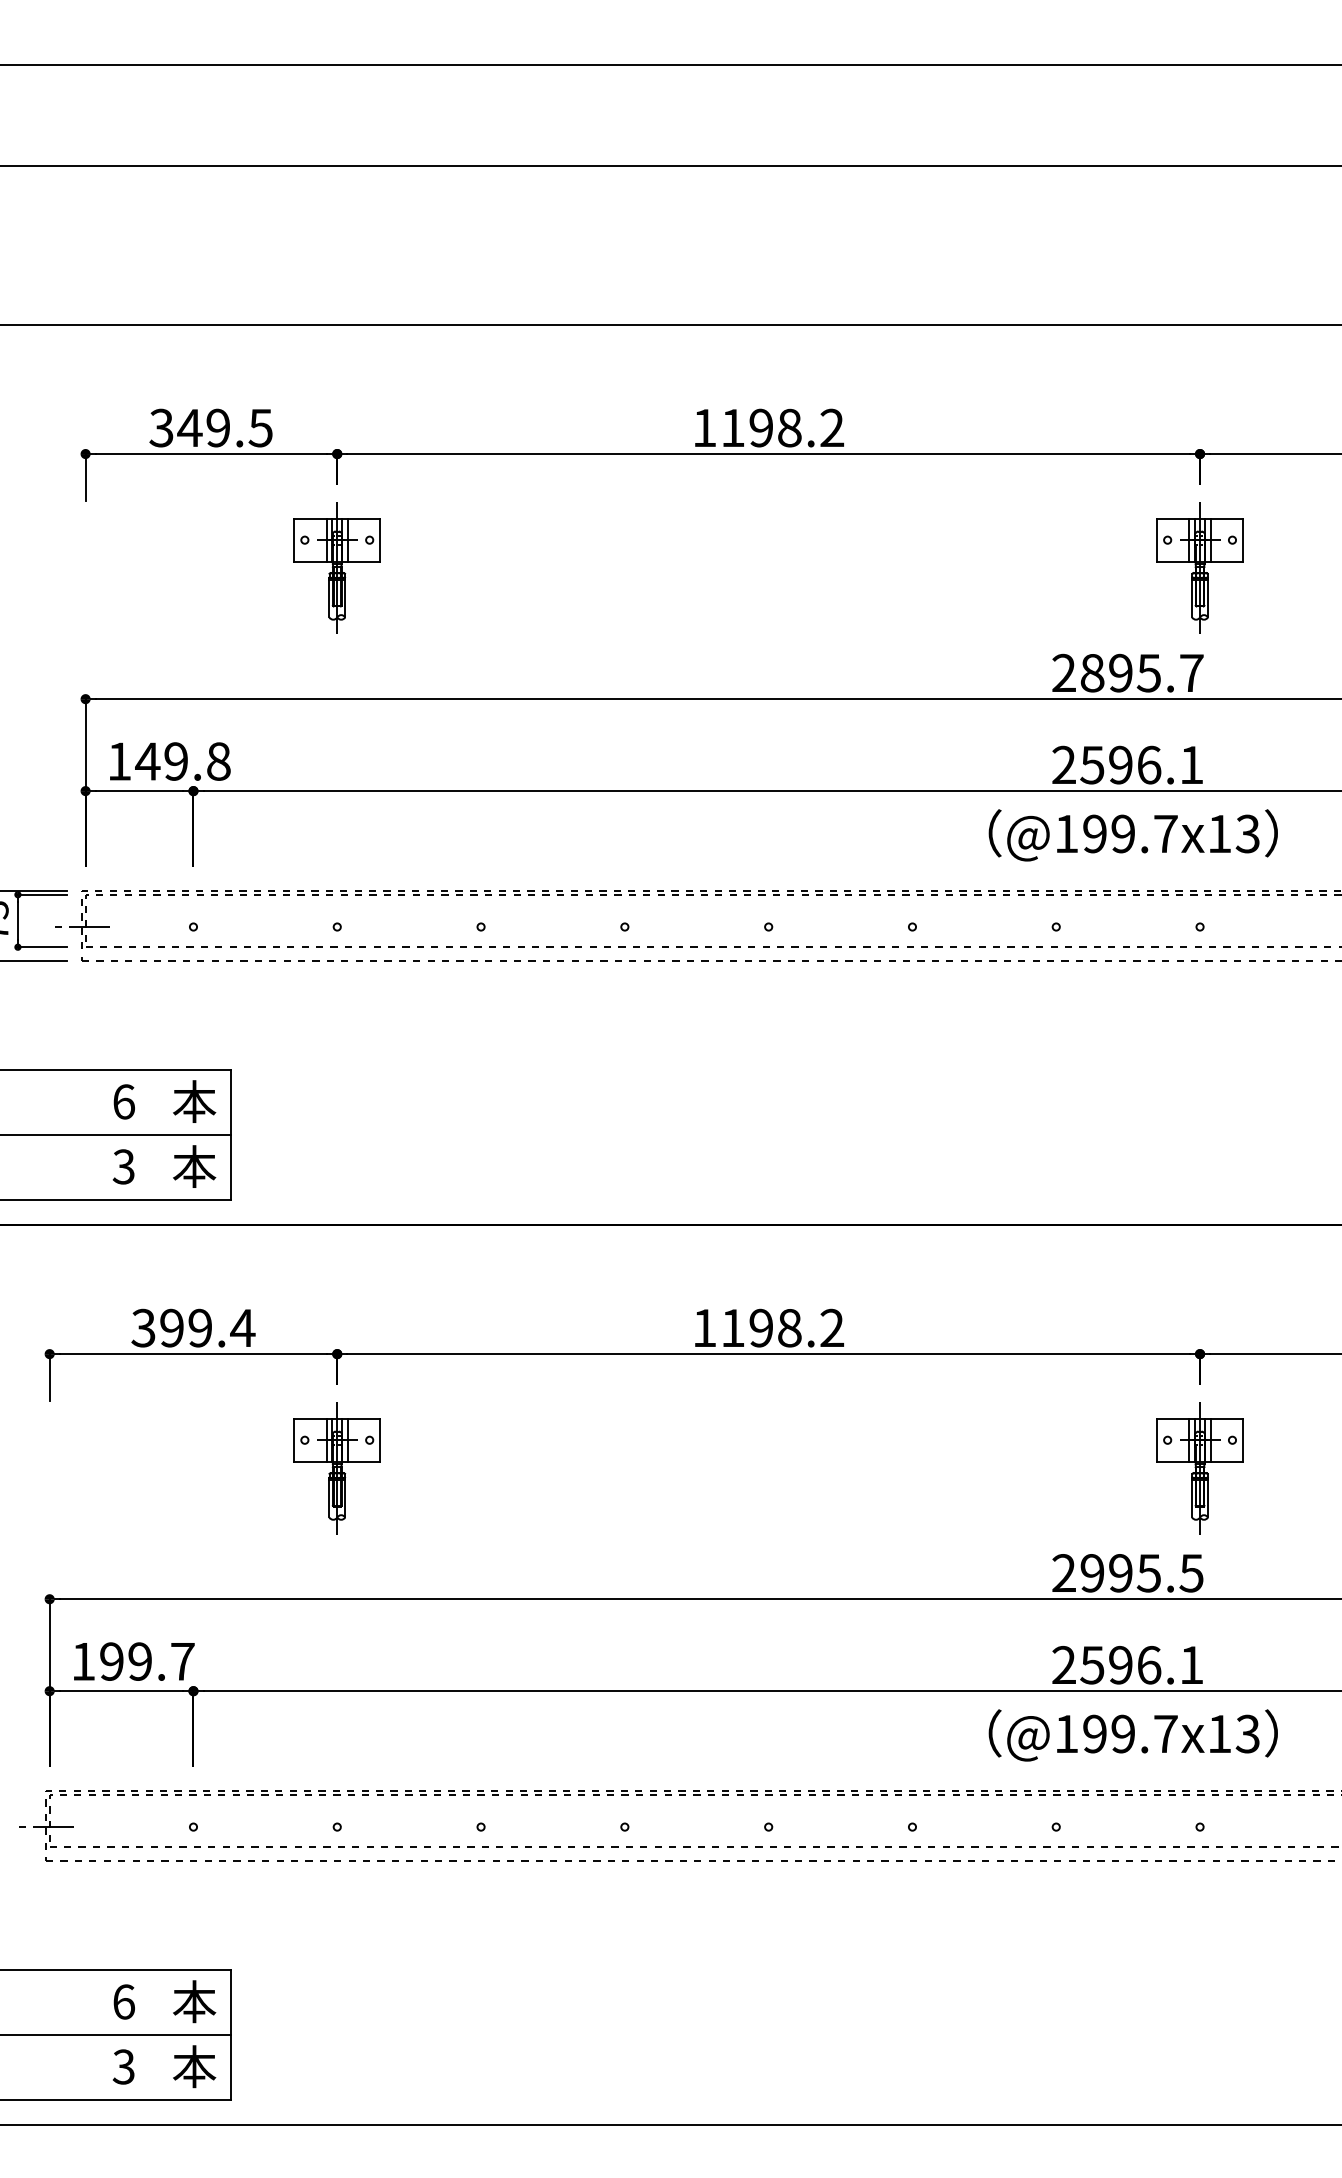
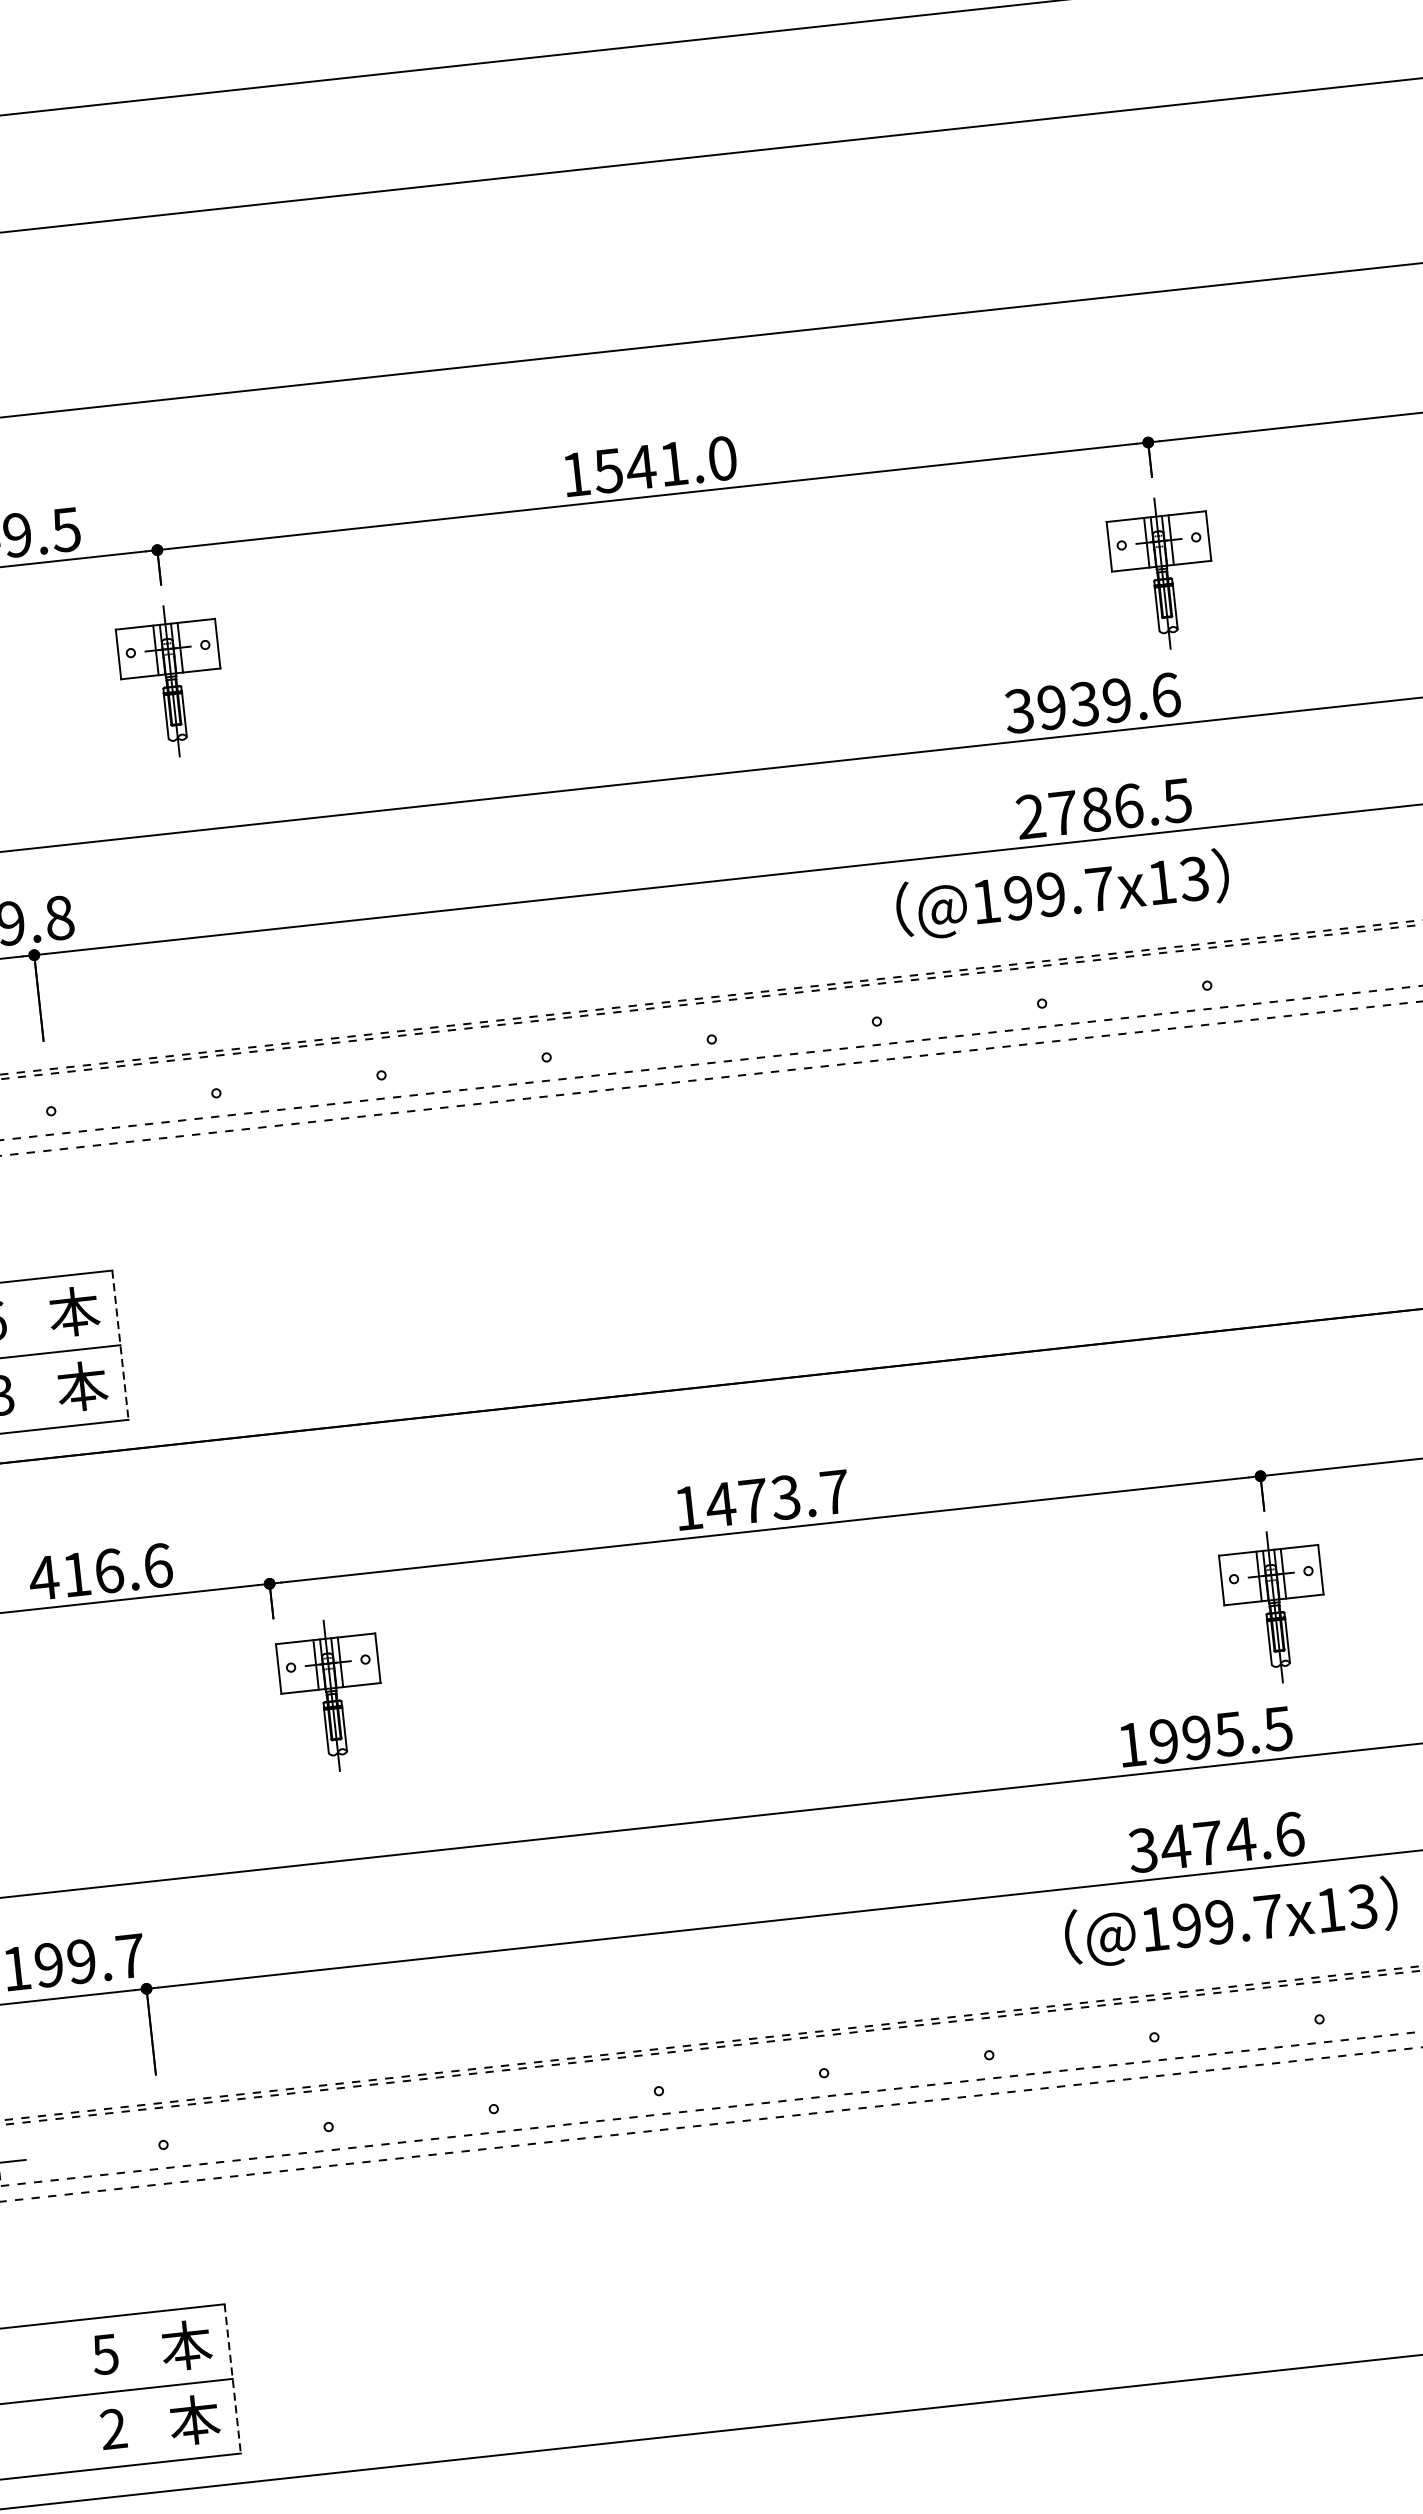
text: (782, 427) -> (665, 464), 1198.2 -> 1541.0
text: (1127, 672) -> (1092, 702), 2895.7 -> 3939.6
text: (1141, 764) -> (1119, 806), 2596.1 -> 2786.5
text: (1132, 835) -> (1061, 895), moved
line: (231, 1134) -> (120, 1344), solid -> dashed
text: (192, 1327) -> (100, 1571), 399.4 -> 416.6
text: (782, 1327) -> (777, 1497), 1198.2 -> 1473.7
part: (336, 1468) -> (330, 1696), moved
text: (1063, 1572) -> (1130, 1744), 2995.5 -> 1995.5
text: (1127, 1664) -> (1215, 1841), 2596.1 -> 3474.6
text: (123, 2001) -> (104, 2353), 6 -> 5
line: (231, 2034) -> (233, 2378), solid -> dashed
text: (123, 2066) -> (113, 2428), 3 -> 2

